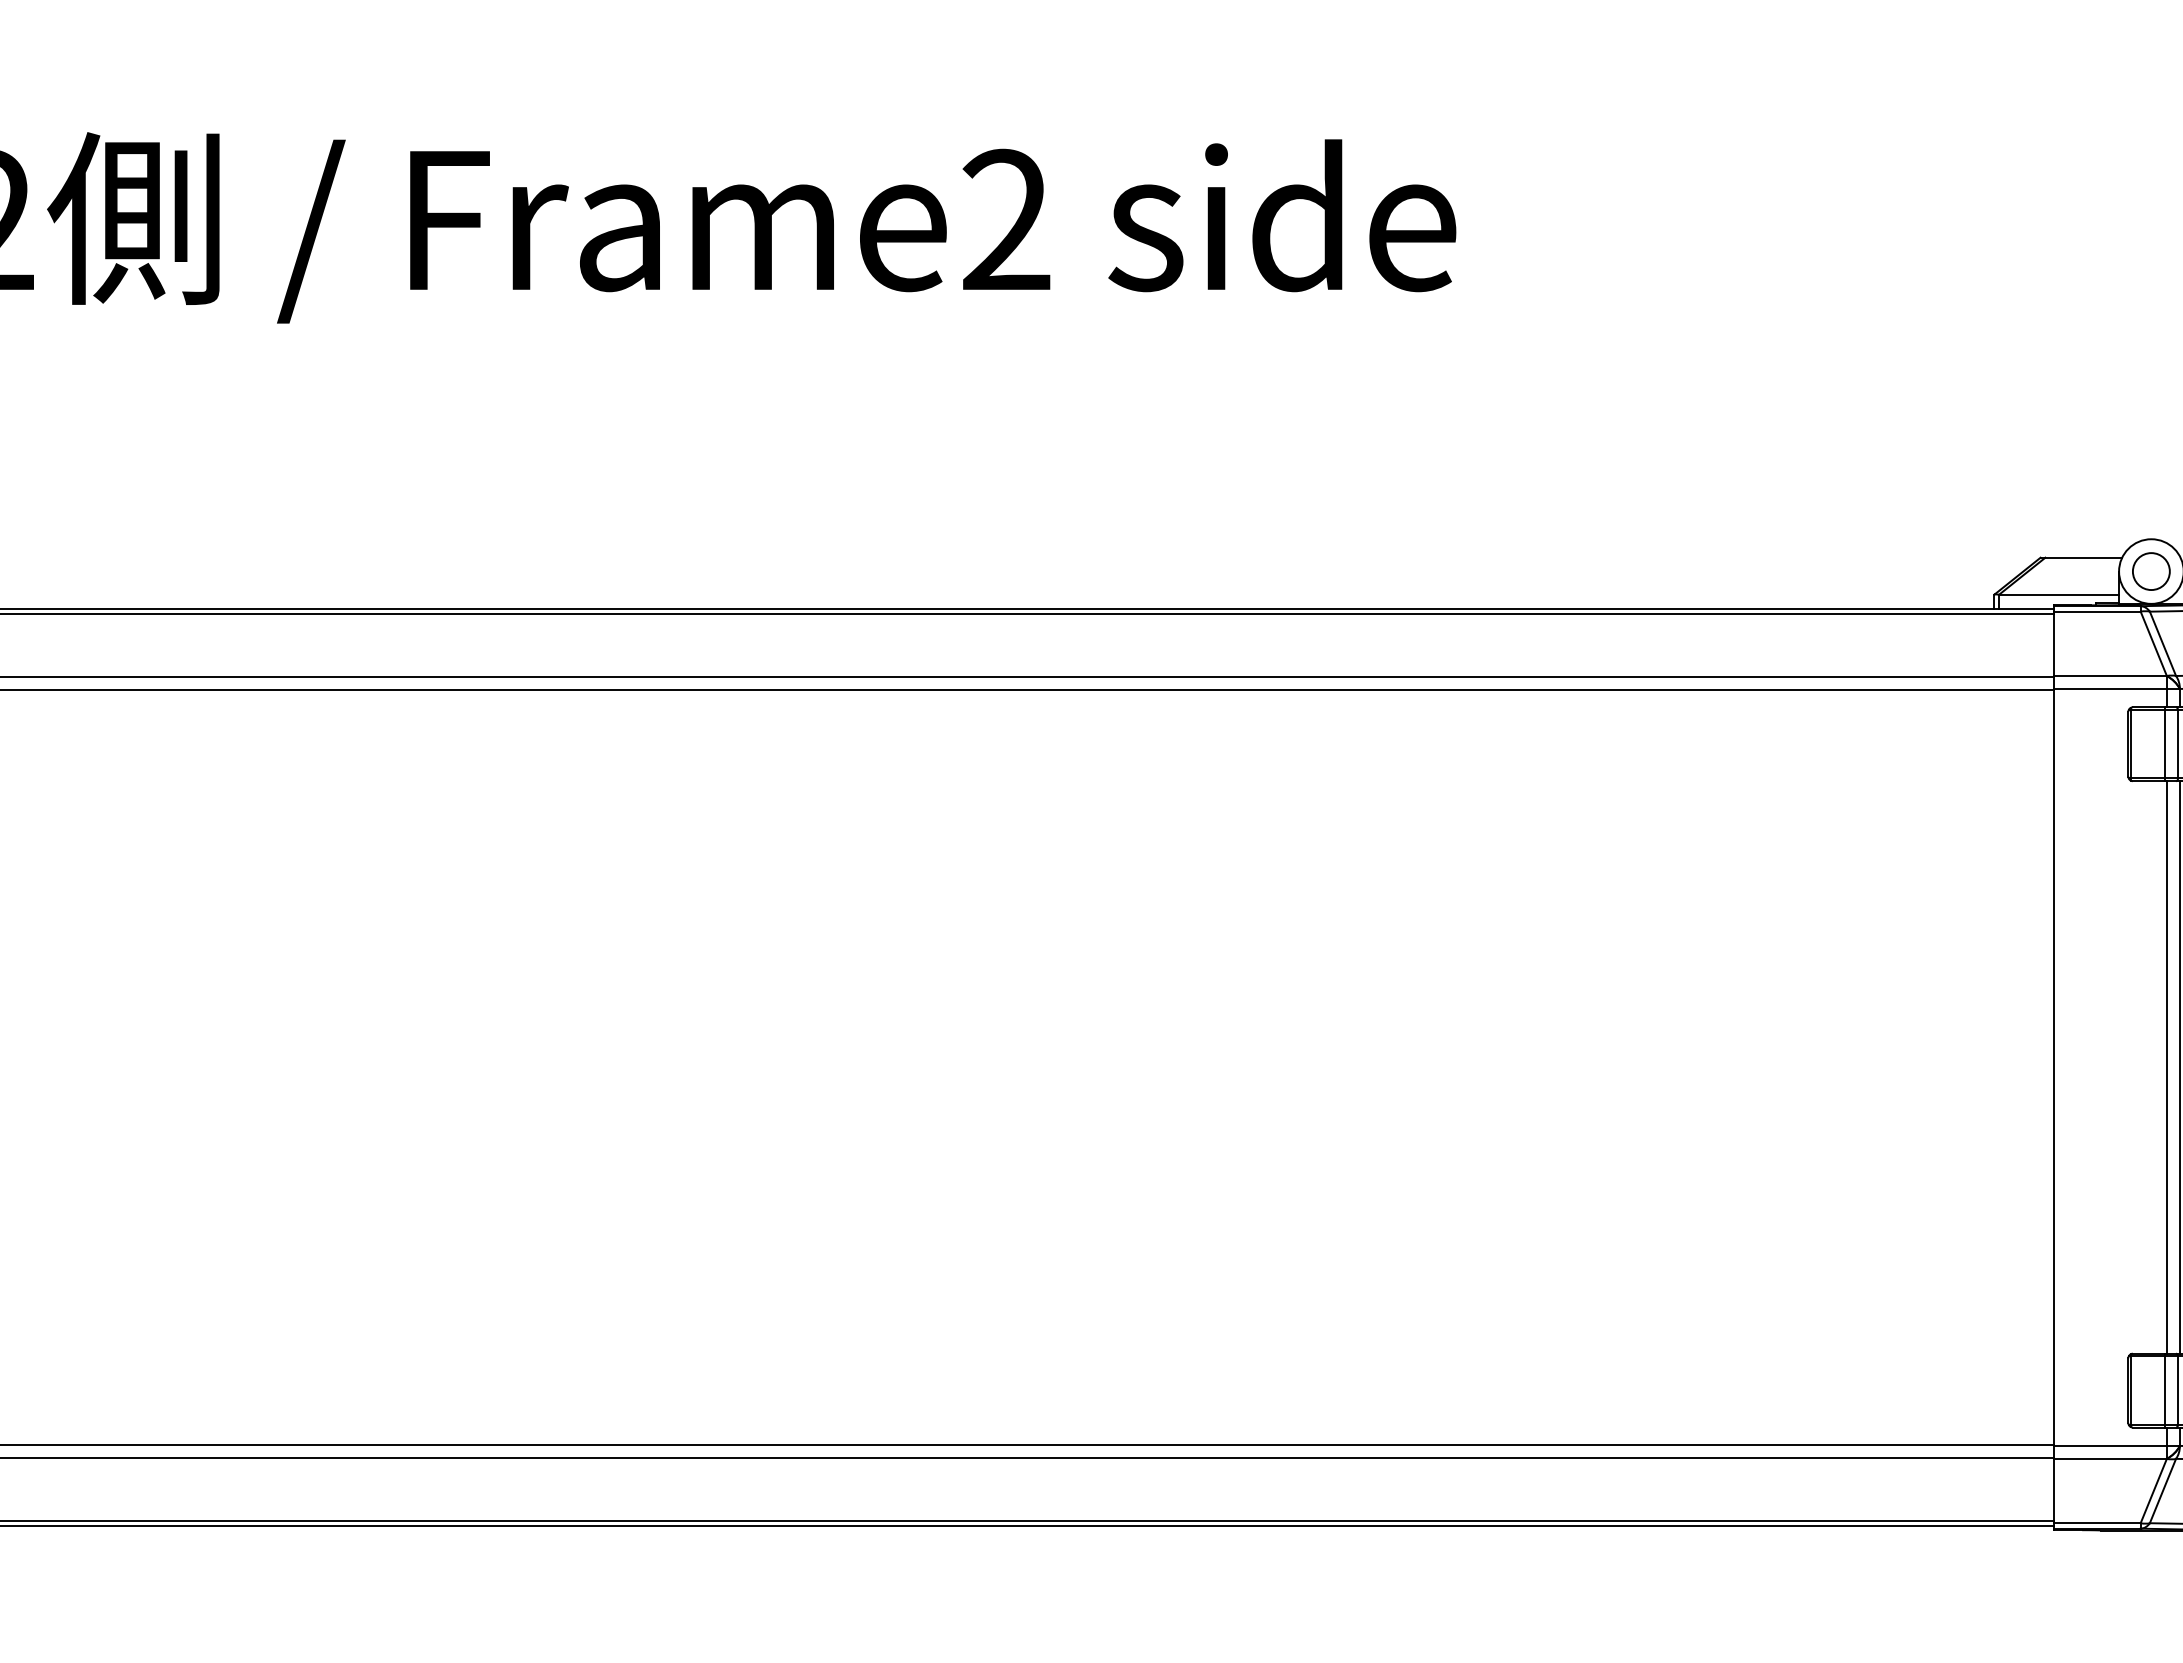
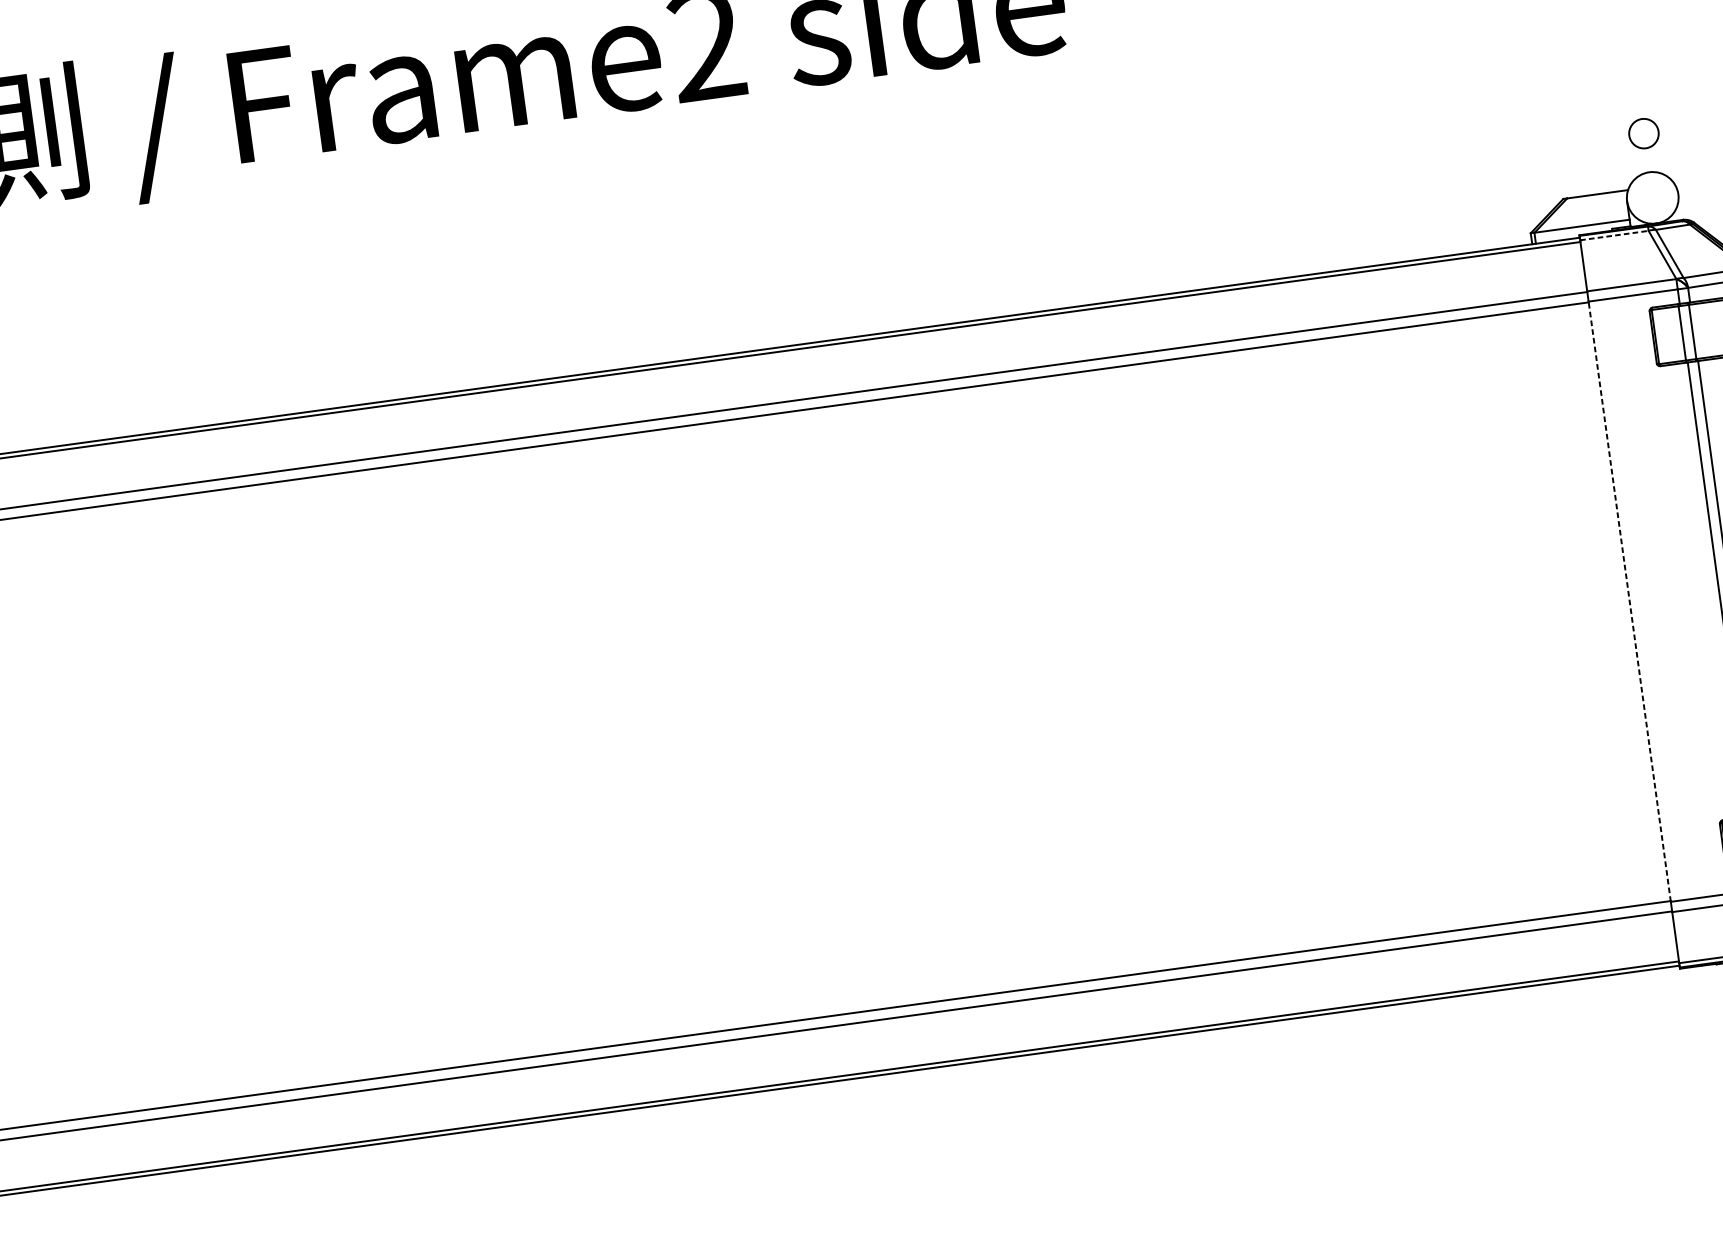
circle: (2151, 571) -> (1644, 133), moved
line: (2098, 611) -> (1615, 235), solid -> dashed
line: (2054, 1066) -> (1629, 600), solid -> dashed

